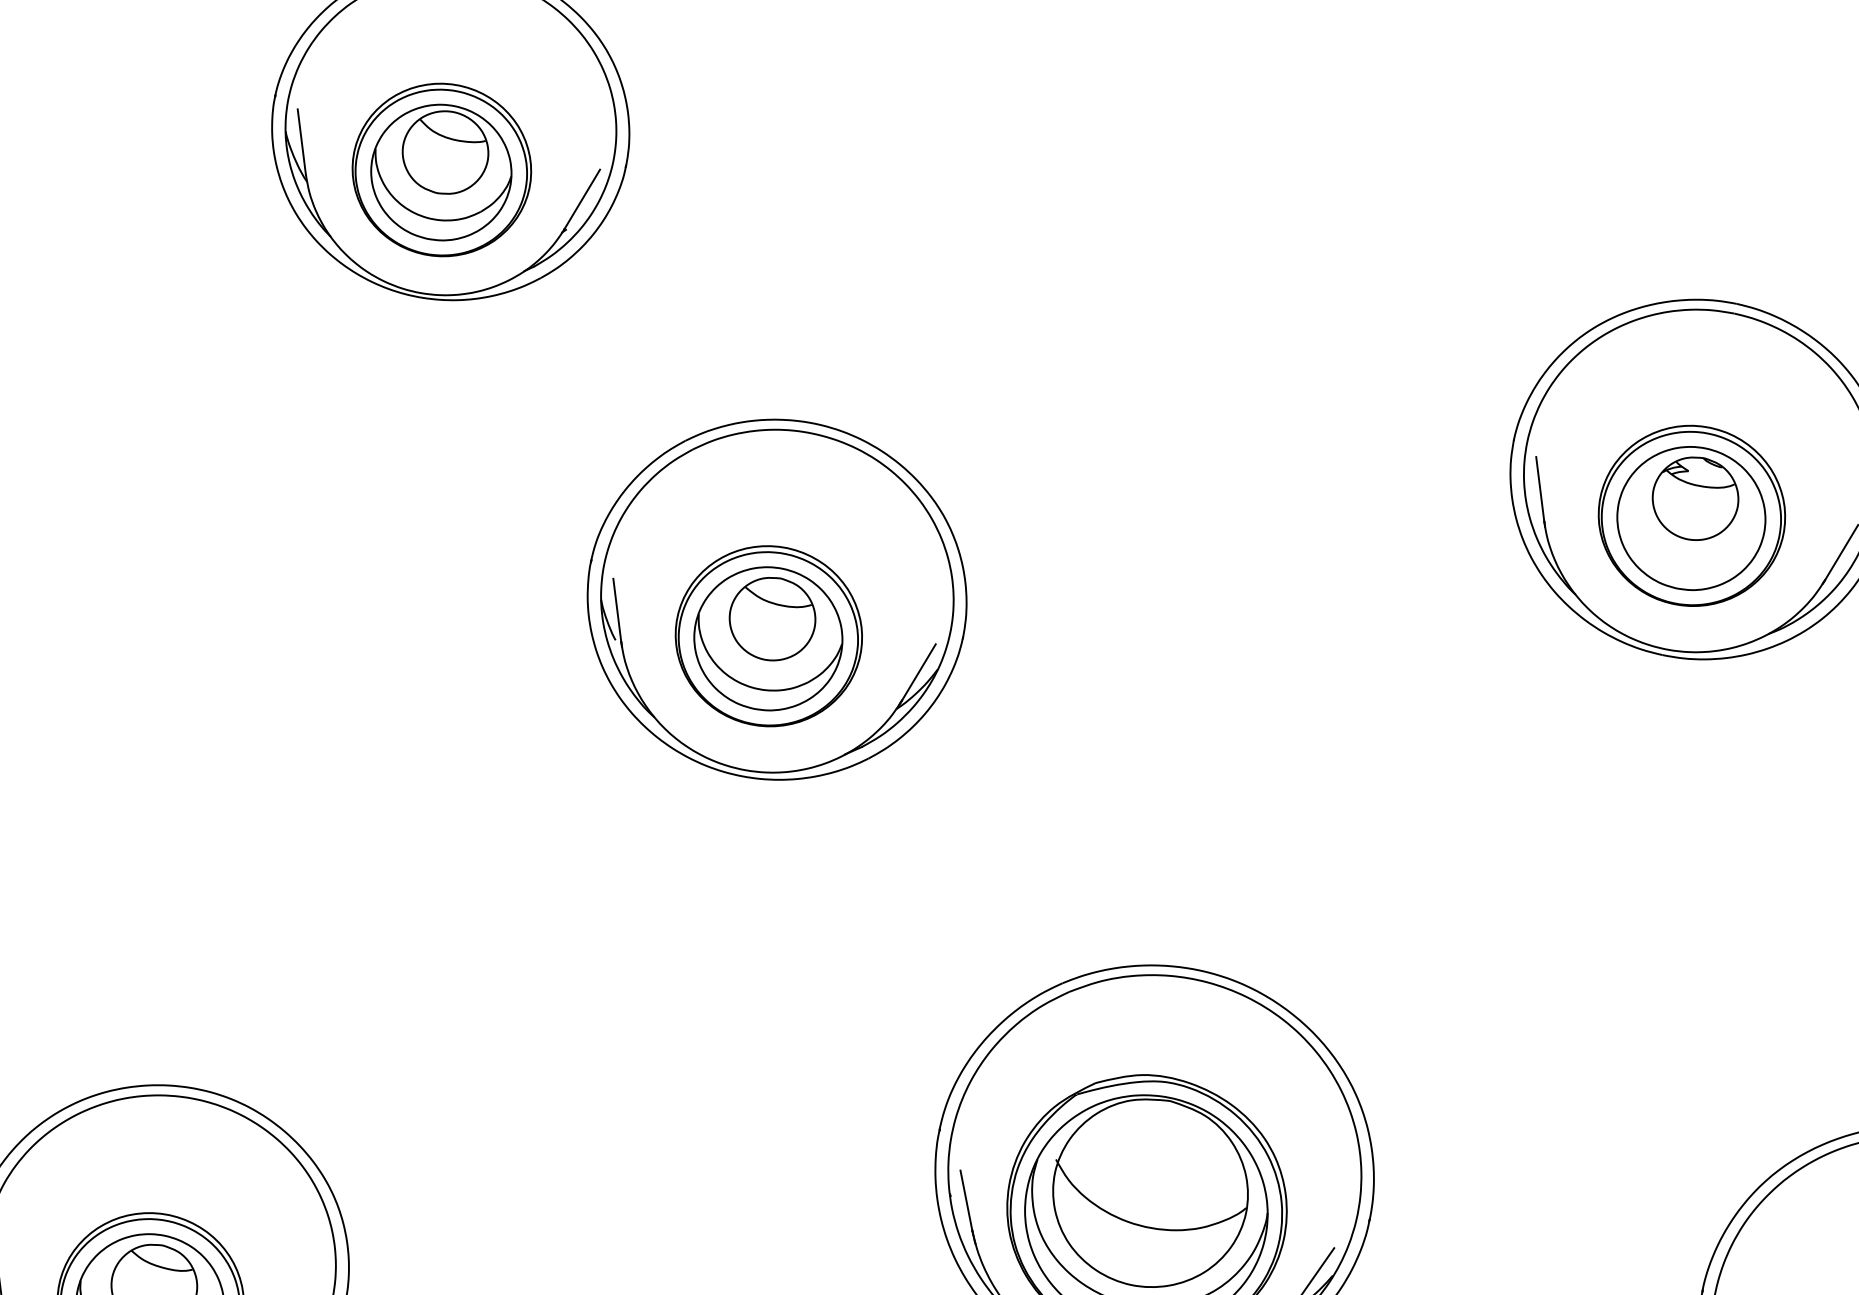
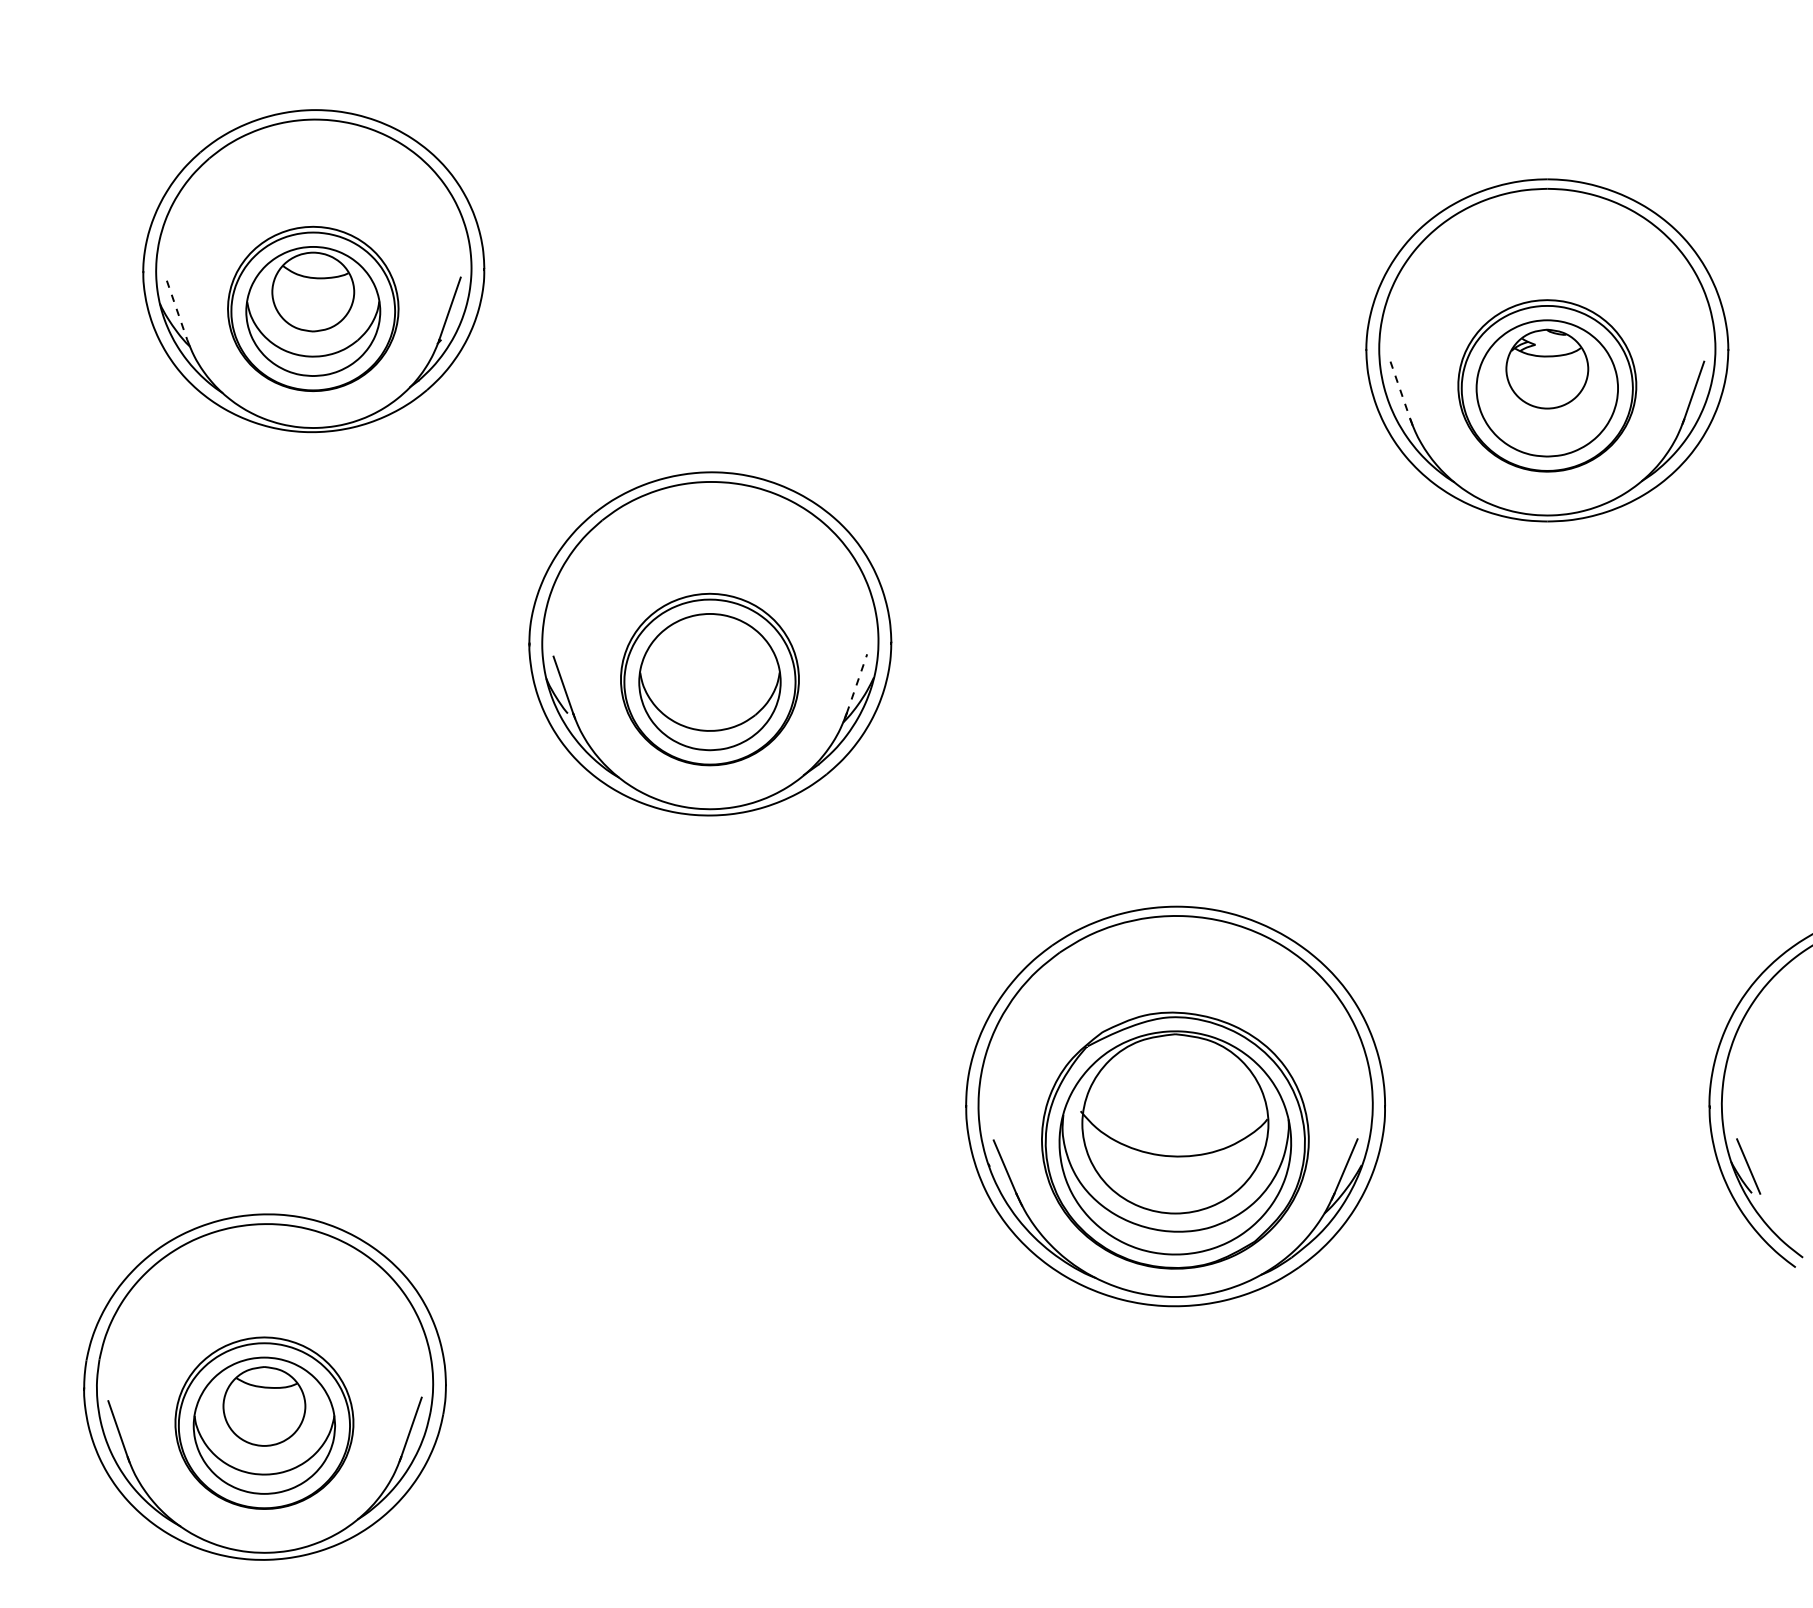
line: (302, 142) -> (177, 310), solid -> dashed
line: (1540, 488) -> (1400, 390), solid -> dashed
part: (772, 618) -> (709, 662), removed
line: (919, 672) -> (857, 683), solid -> dashed

